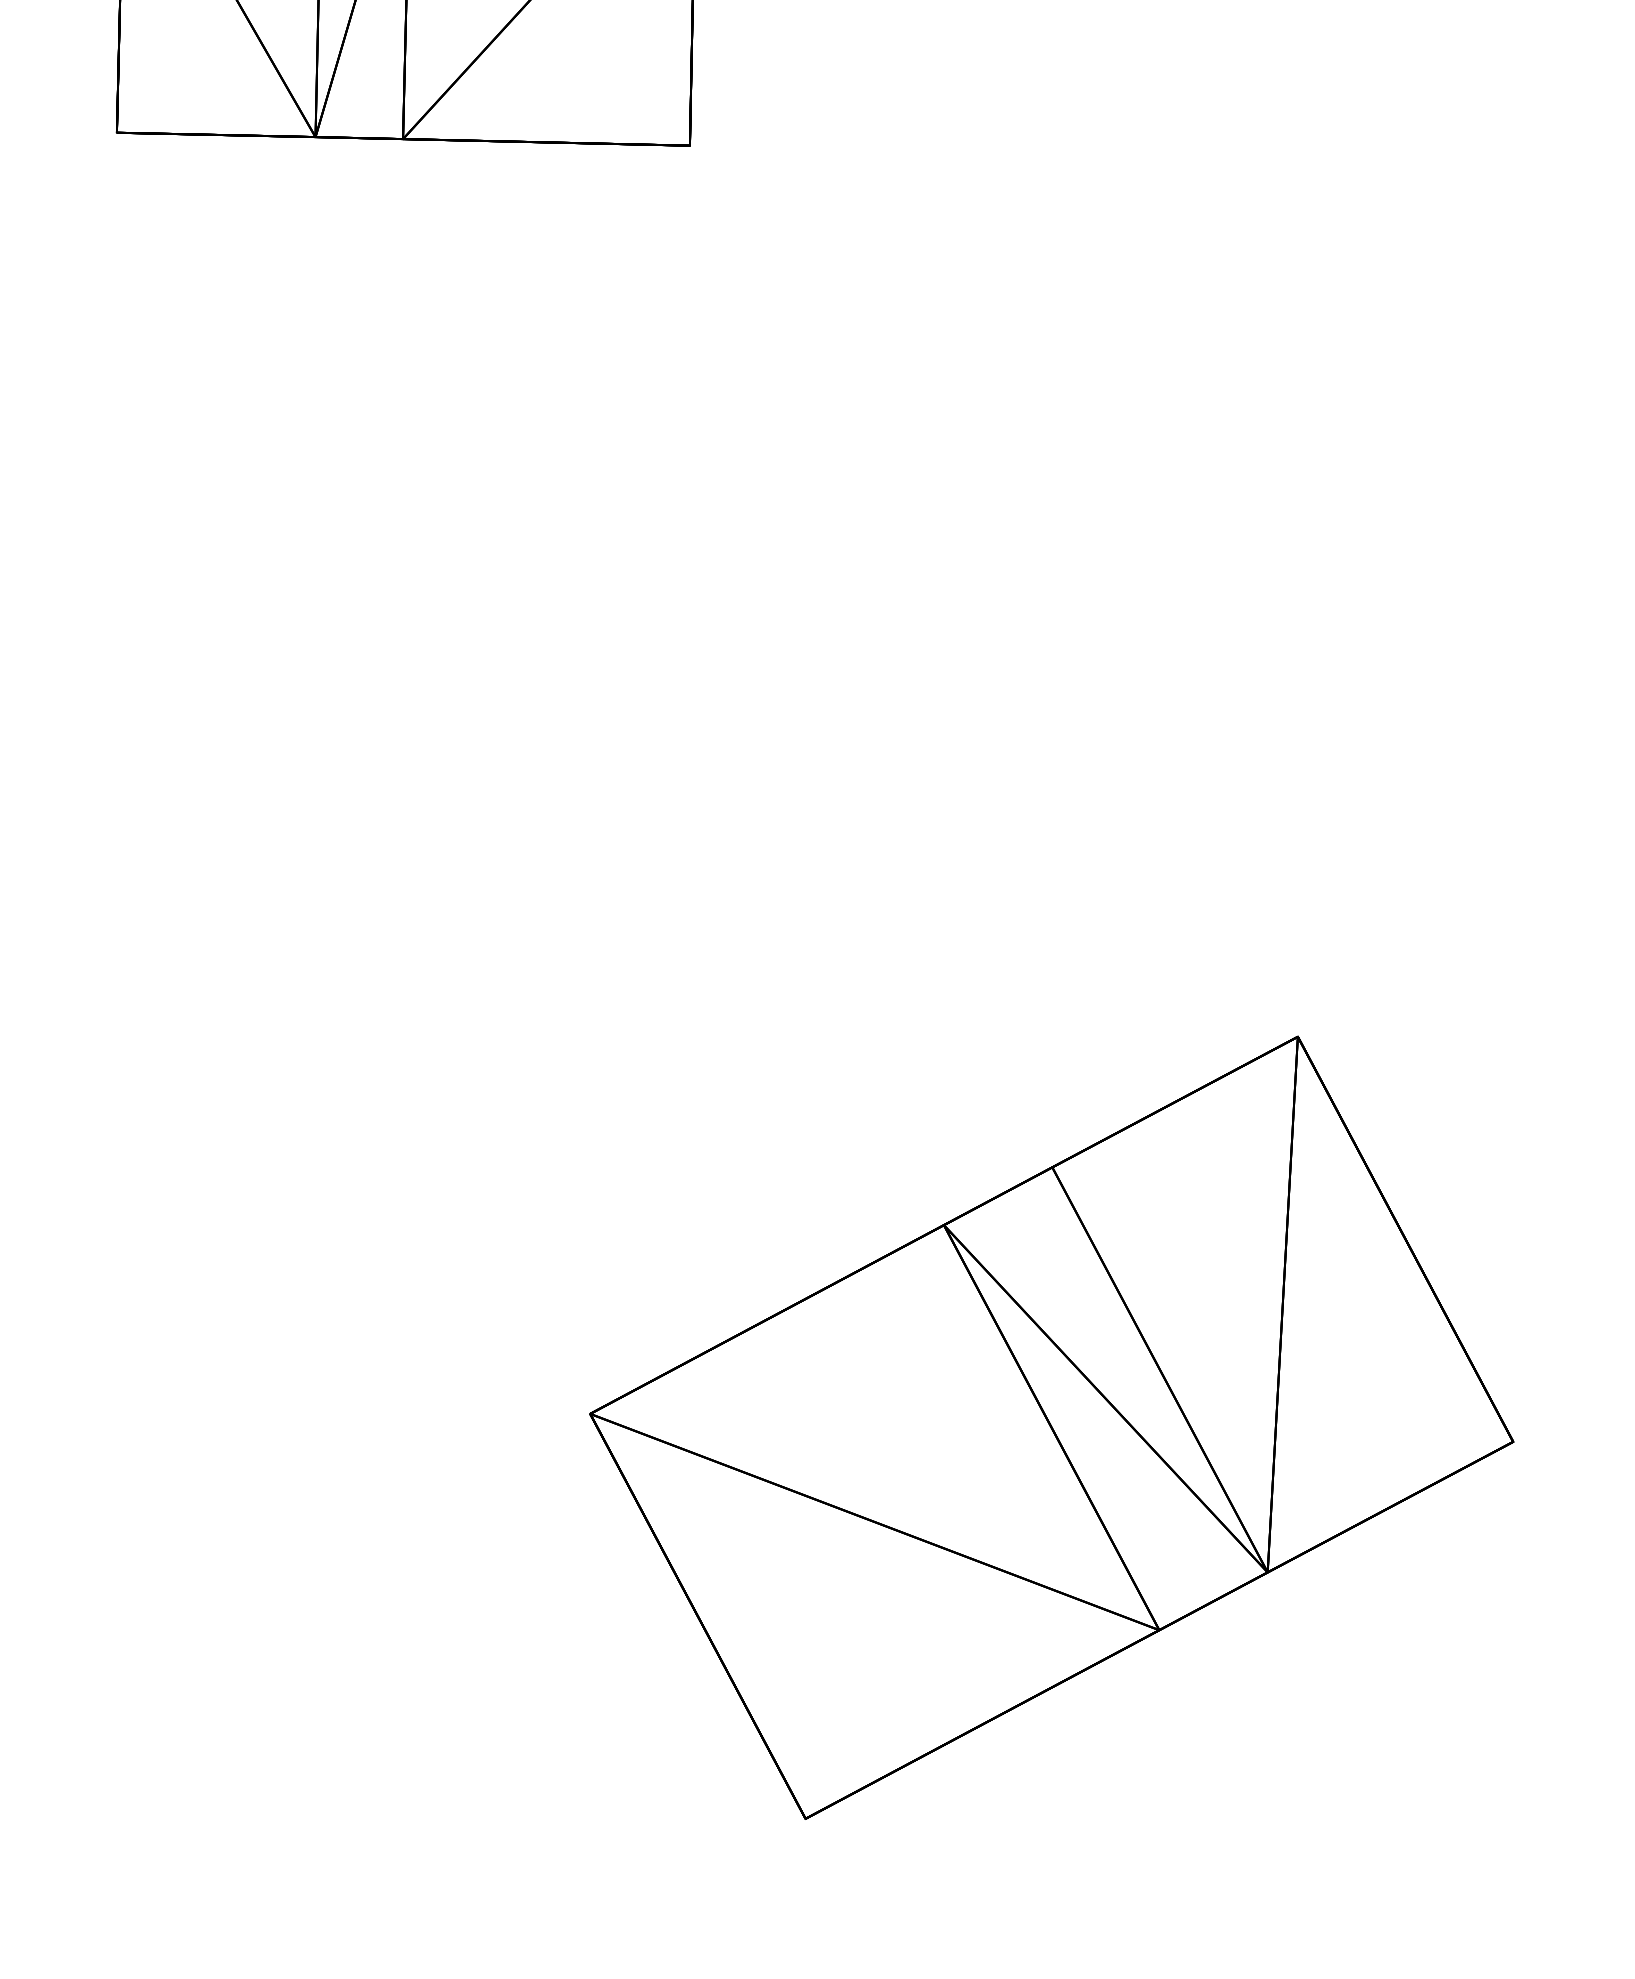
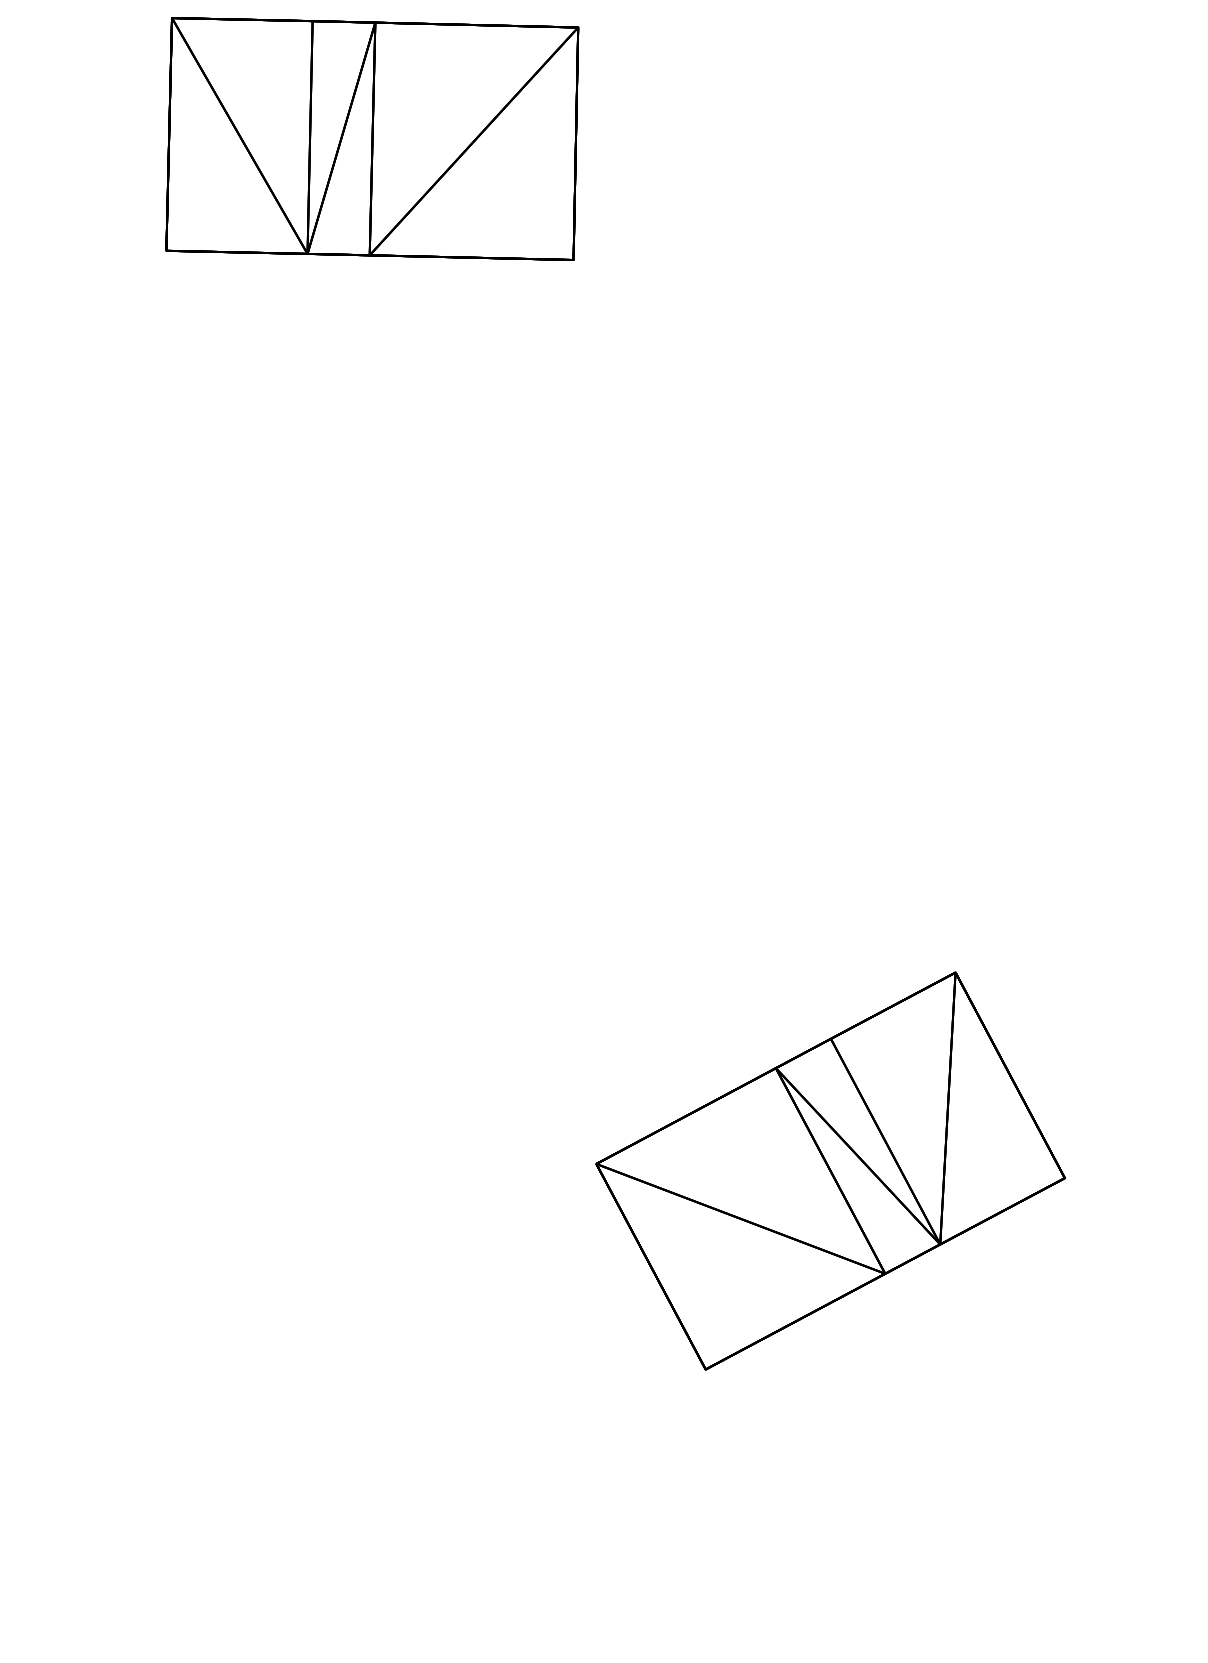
part: (1051, 1427) -> (830, 1170), size x0.71

